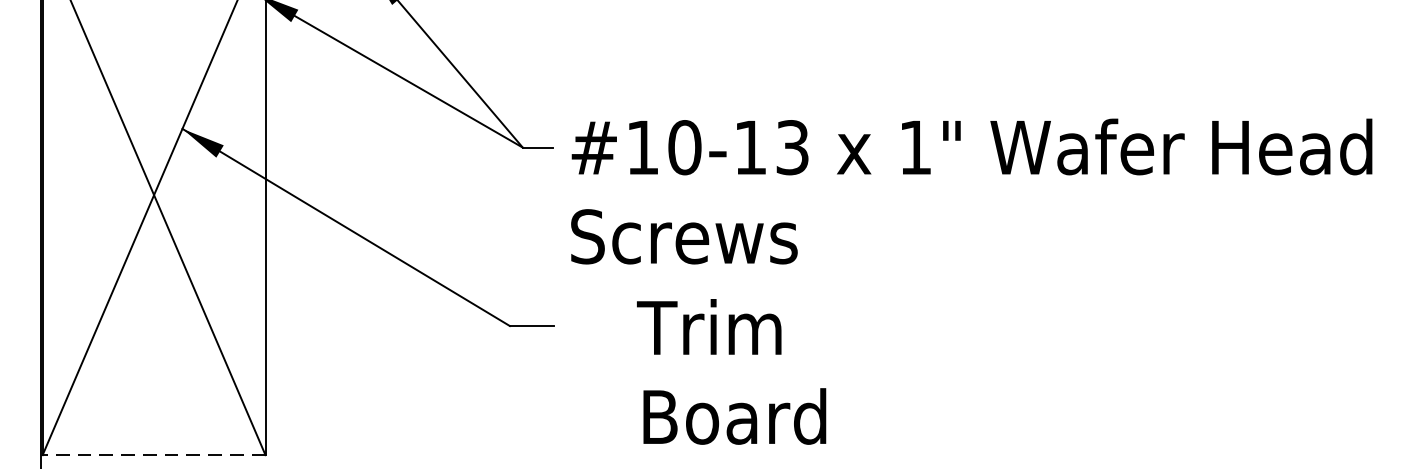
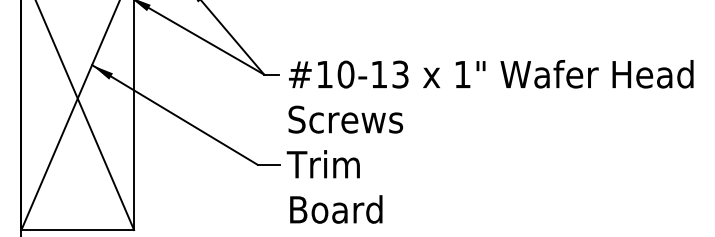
text: (731, 371) -> (334, 186), moved
line: (153, 456) -> (77, 230), dashed -> solid

